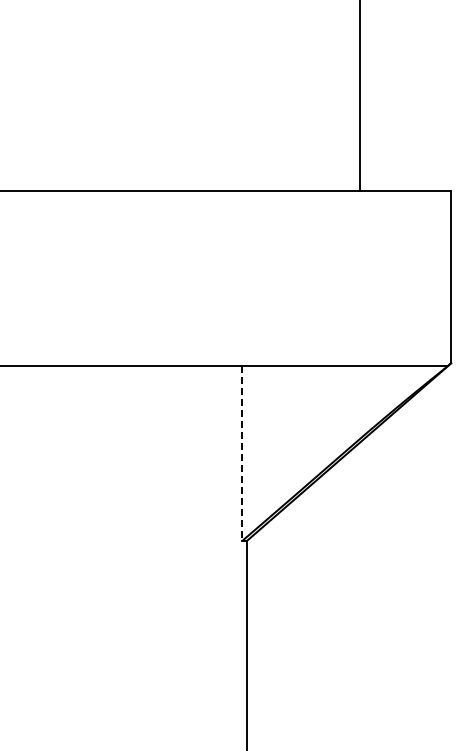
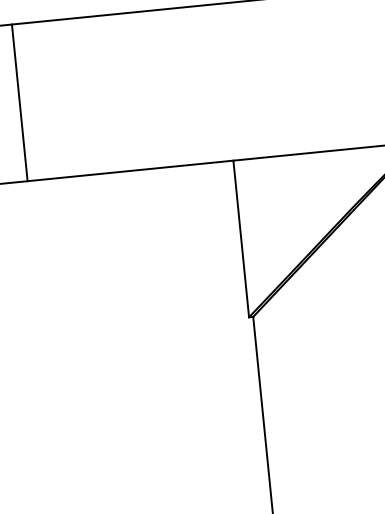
line: (12, 278) -> (19, 102), added
line: (242, 454) -> (241, 239), dashed -> solid

